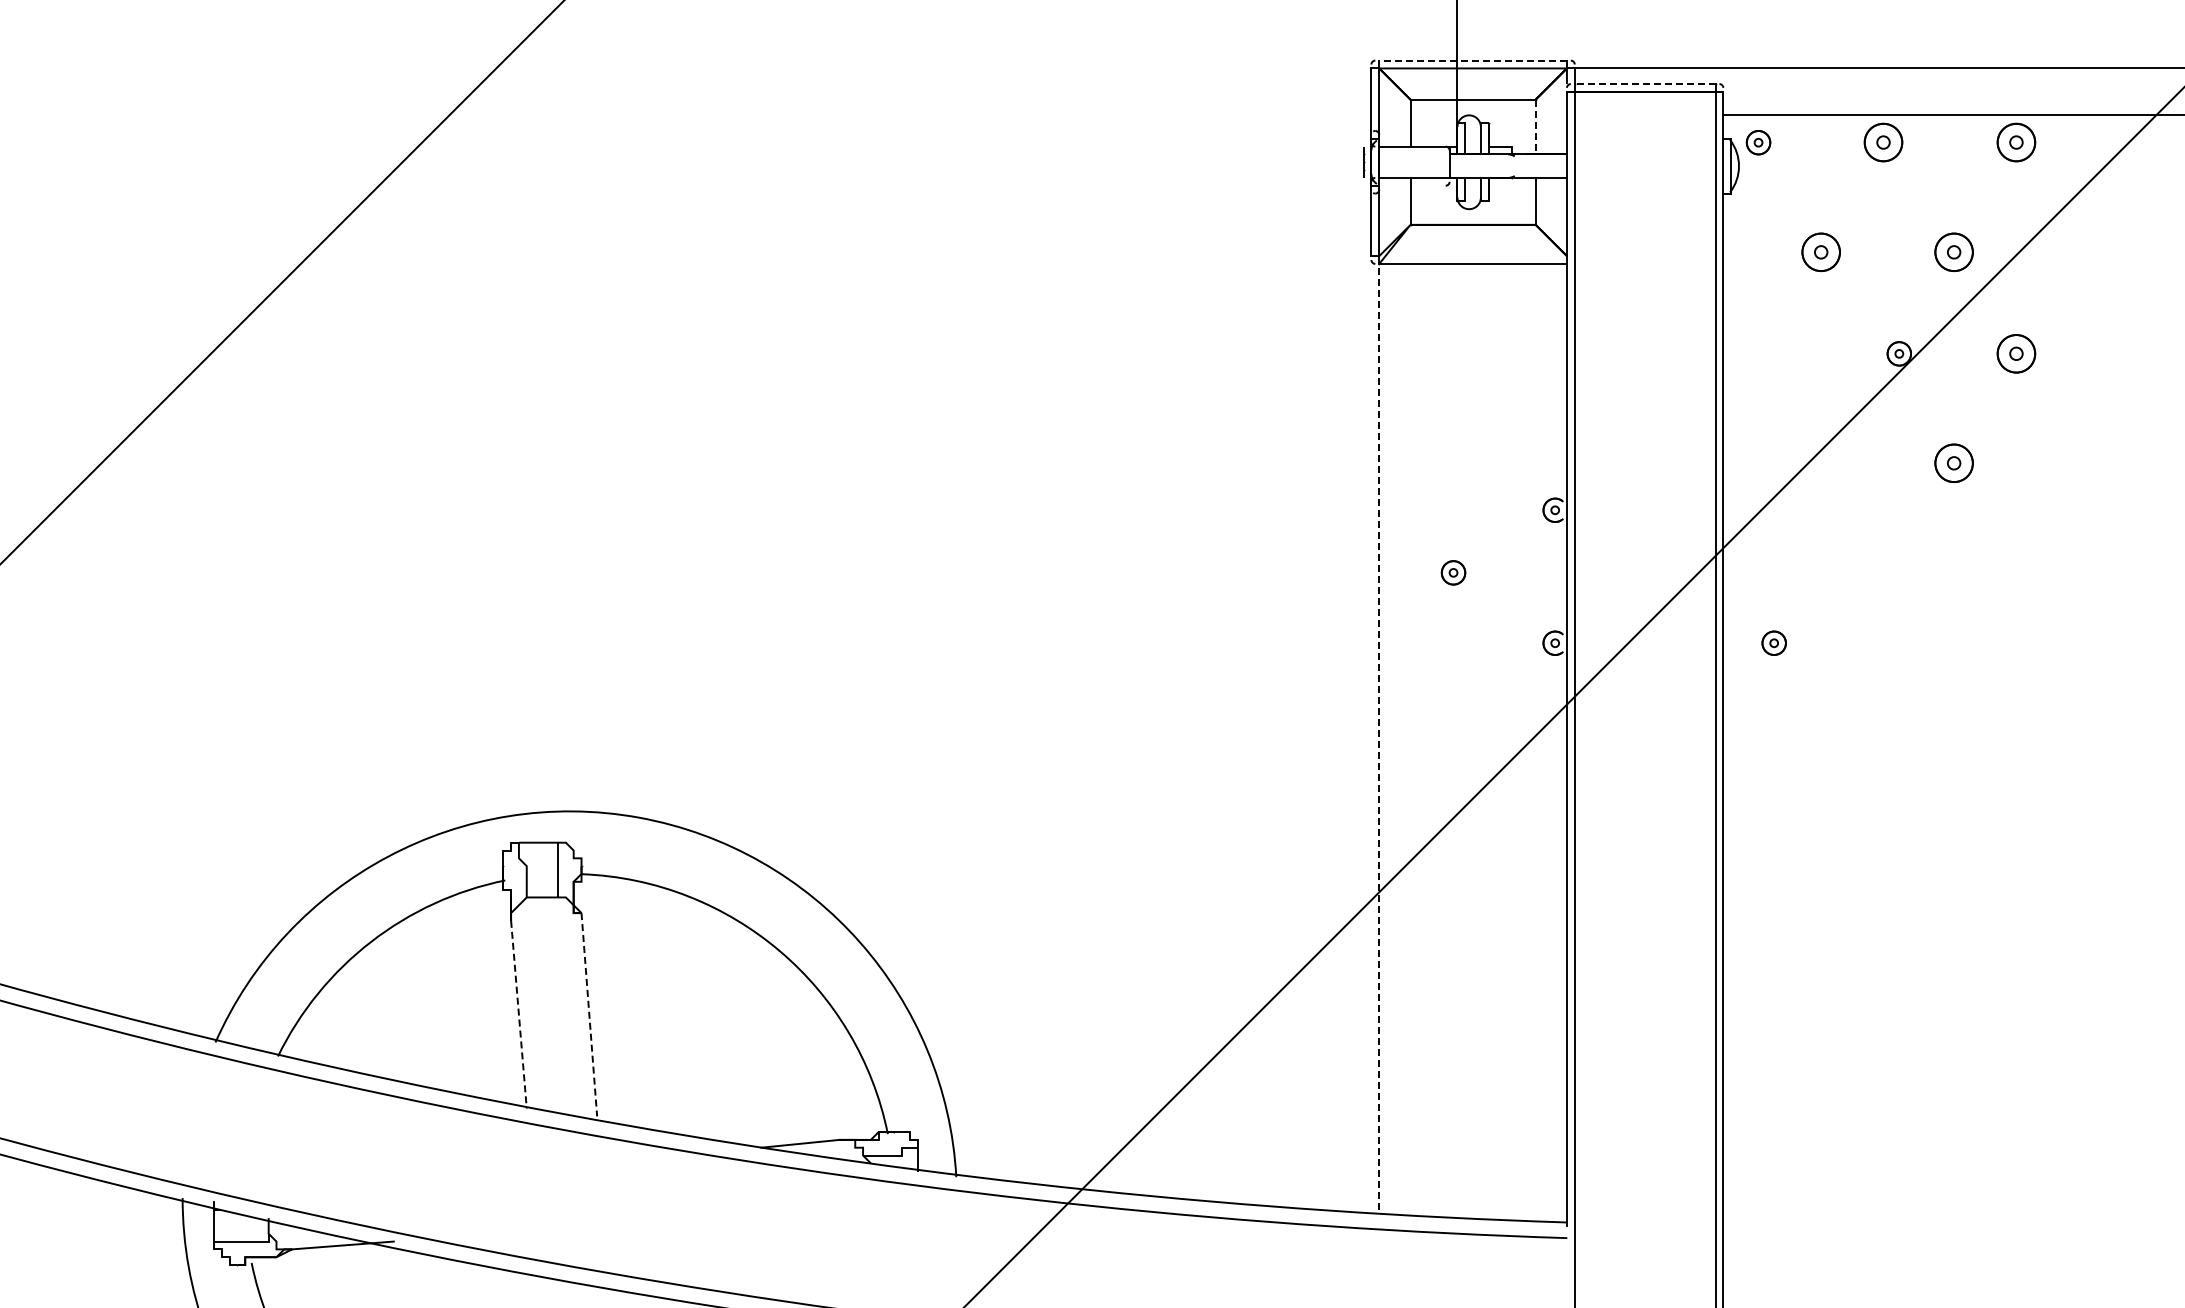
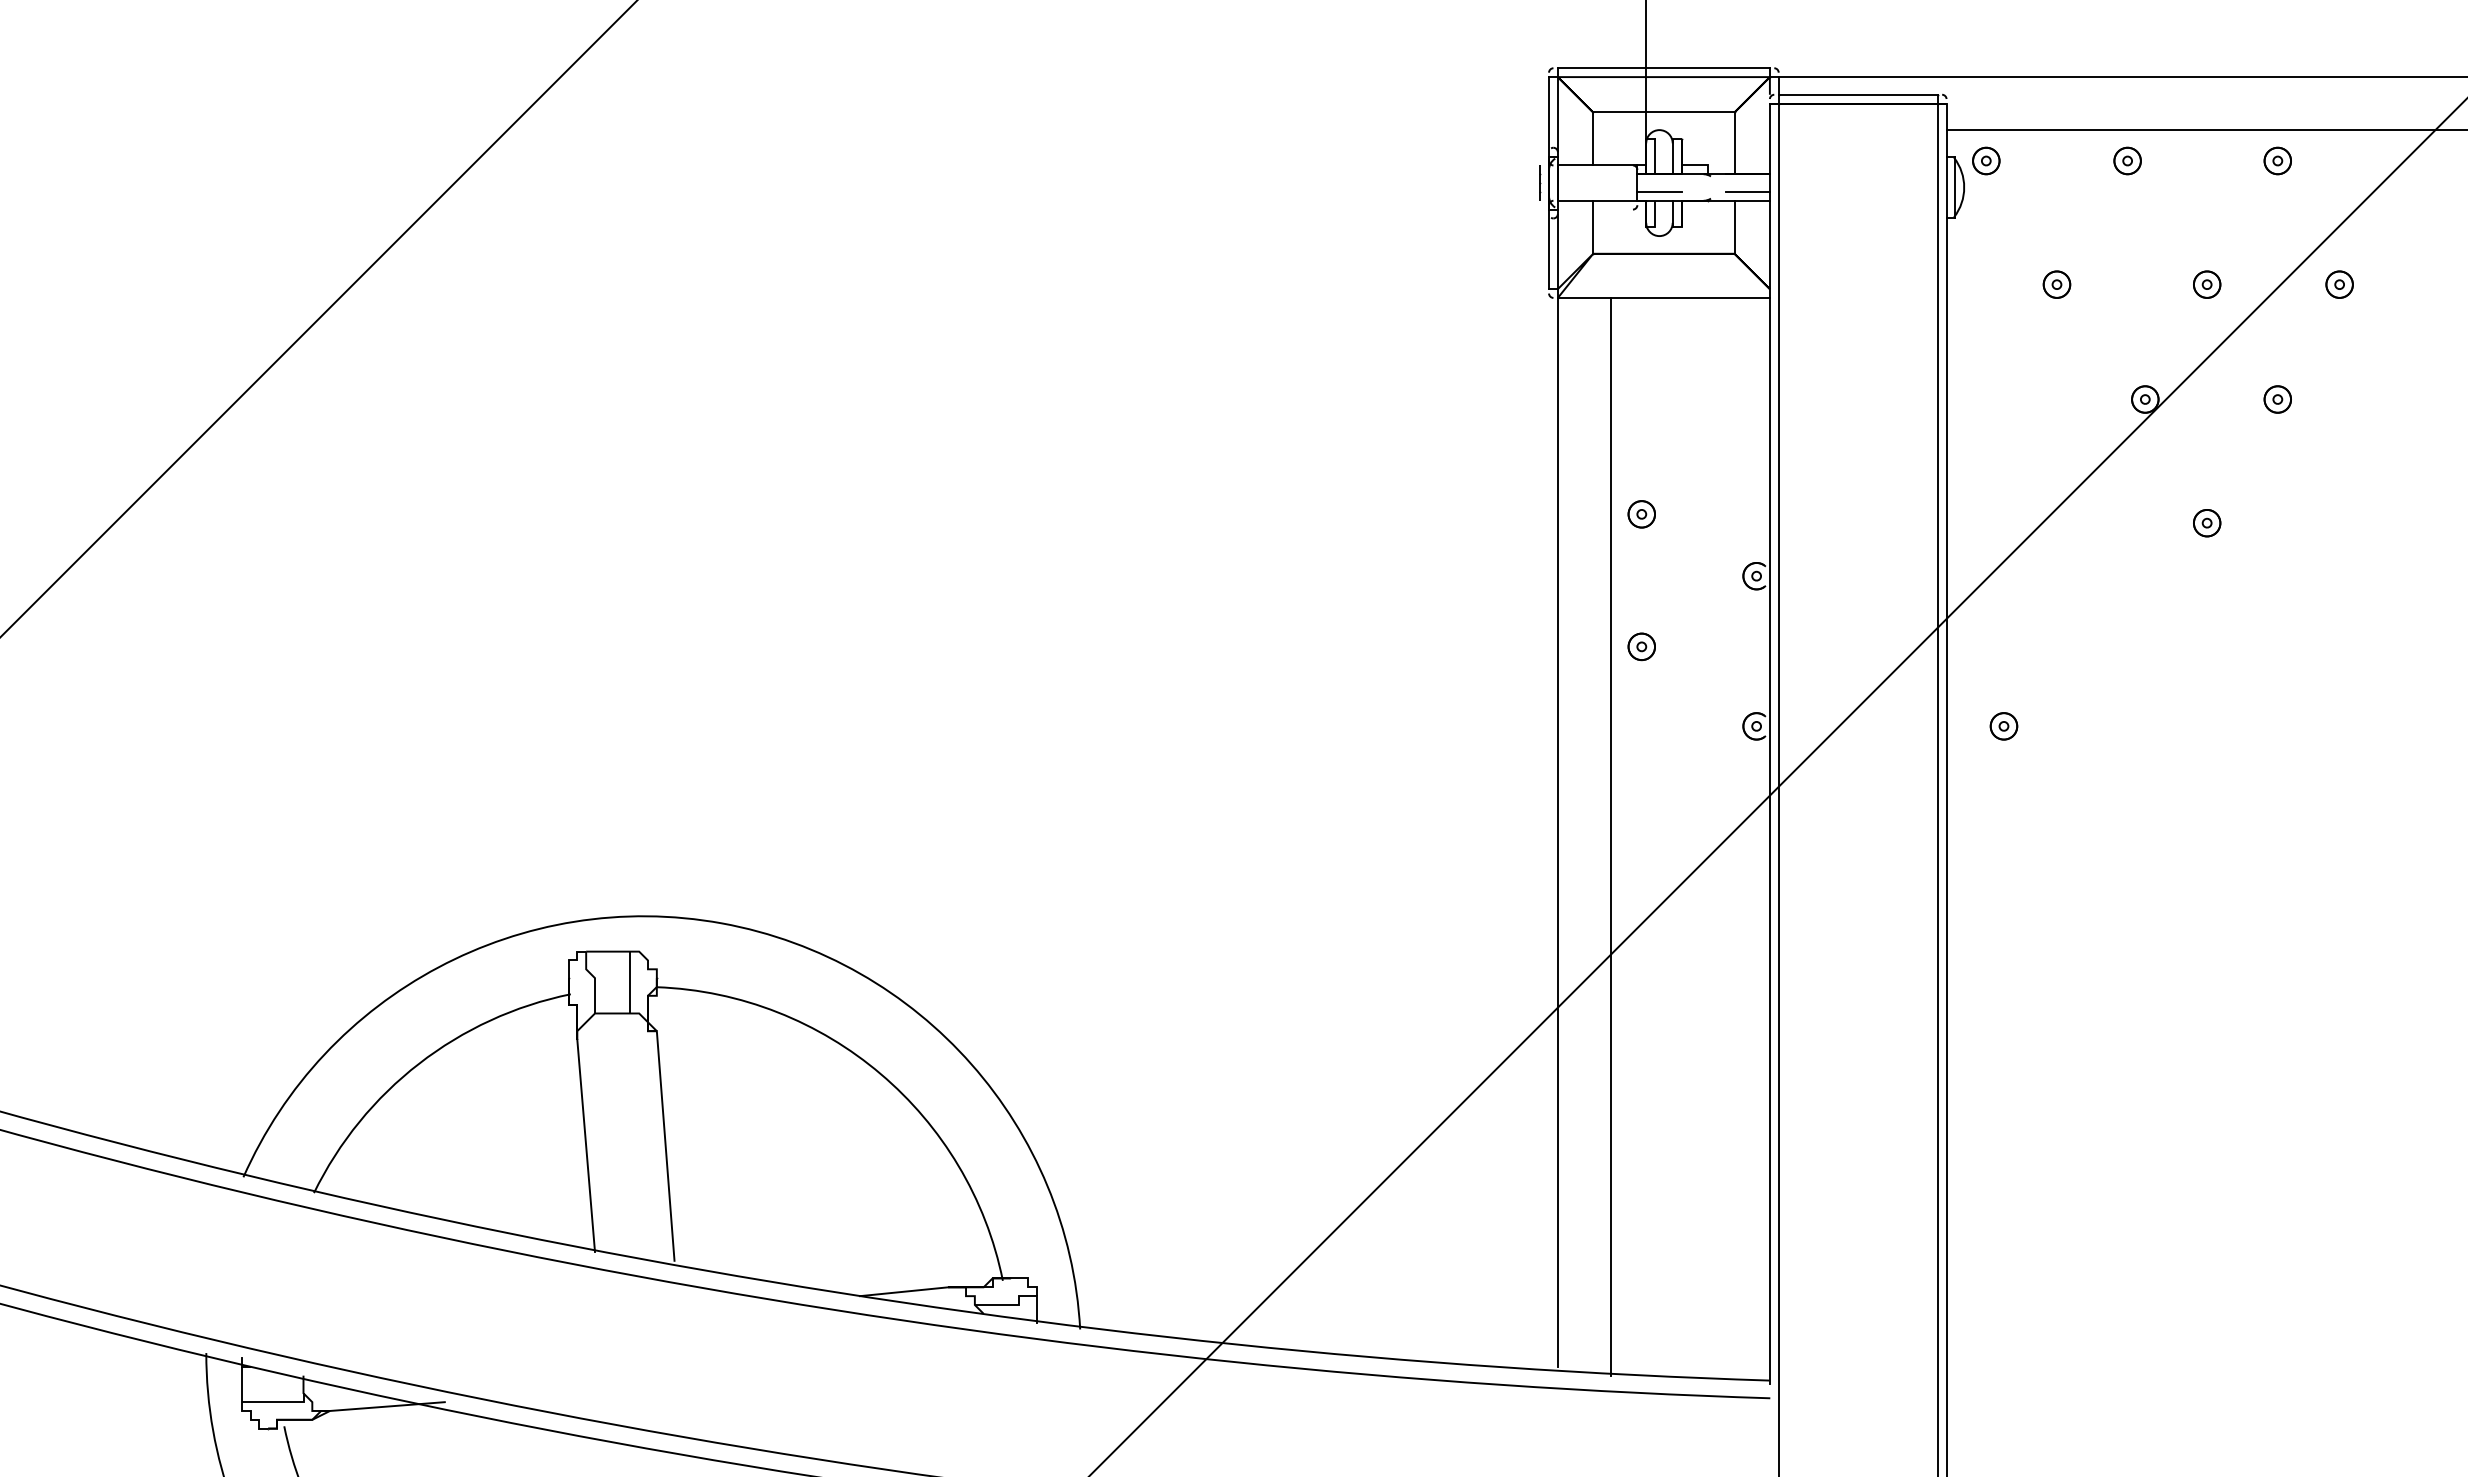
line: (1473, 60) -> (1664, 68), dashed -> solid
line: (1644, 84) -> (1857, 95), dashed -> solid
line: (1535, 127) -> (1734, 143), dashed -> solid
part: (1883, 142) -> (2127, 160), size x0.62
part: (2016, 142) -> (2277, 160), size x0.62
line: (1468, 170) -> (1658, 192), added
line: (1546, 170) -> (1746, 192), added
part: (1820, 251) -> (2056, 283), size x0.62
part: (1953, 251) -> (2206, 283), size x0.62
part: (2071, 251) -> (2339, 283), added
part: (2016, 353) -> (2277, 399), size x0.62
part: (1453, 455) -> (1641, 514), added
part: (1953, 463) -> (2206, 523), size x0.62
line: (1379, 736) -> (1558, 831), dashed -> solid
line: (1426, 740) -> (1611, 836), added
line: (589, 1014) -> (665, 1145), dashed -> solid
line: (518, 1015) -> (585, 1146), dashed -> solid

